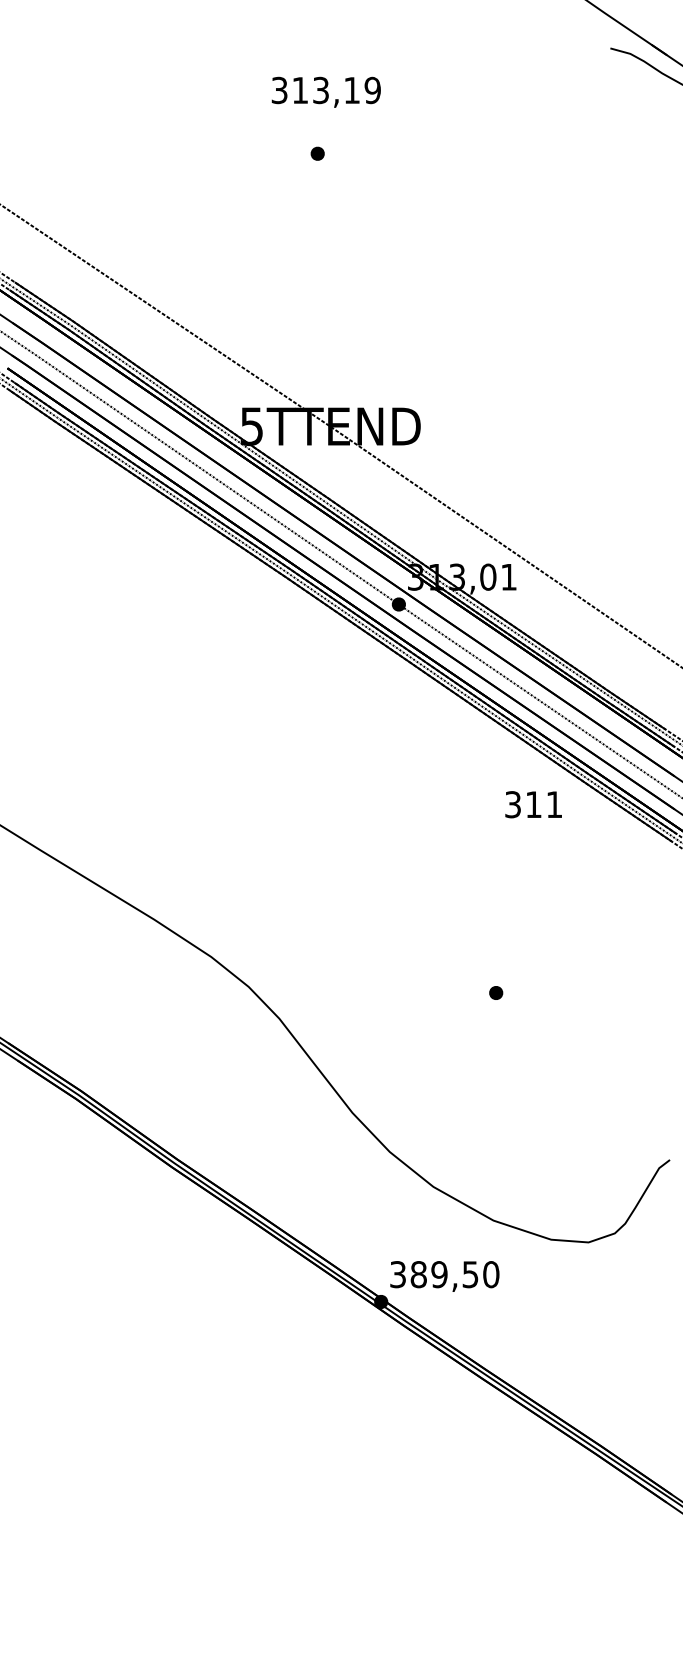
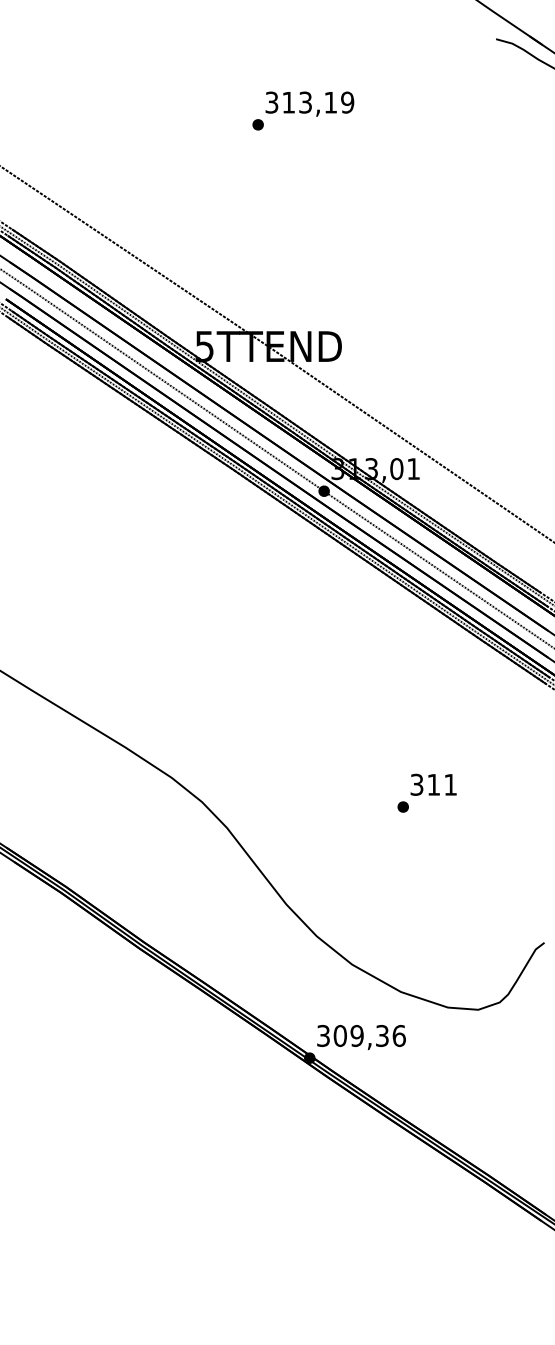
text: (325, 91) -> (309, 103), moved
text: (533, 804) -> (433, 784), moved
text: (454, 1274) -> (369, 1035), 389,50 -> 309,36

